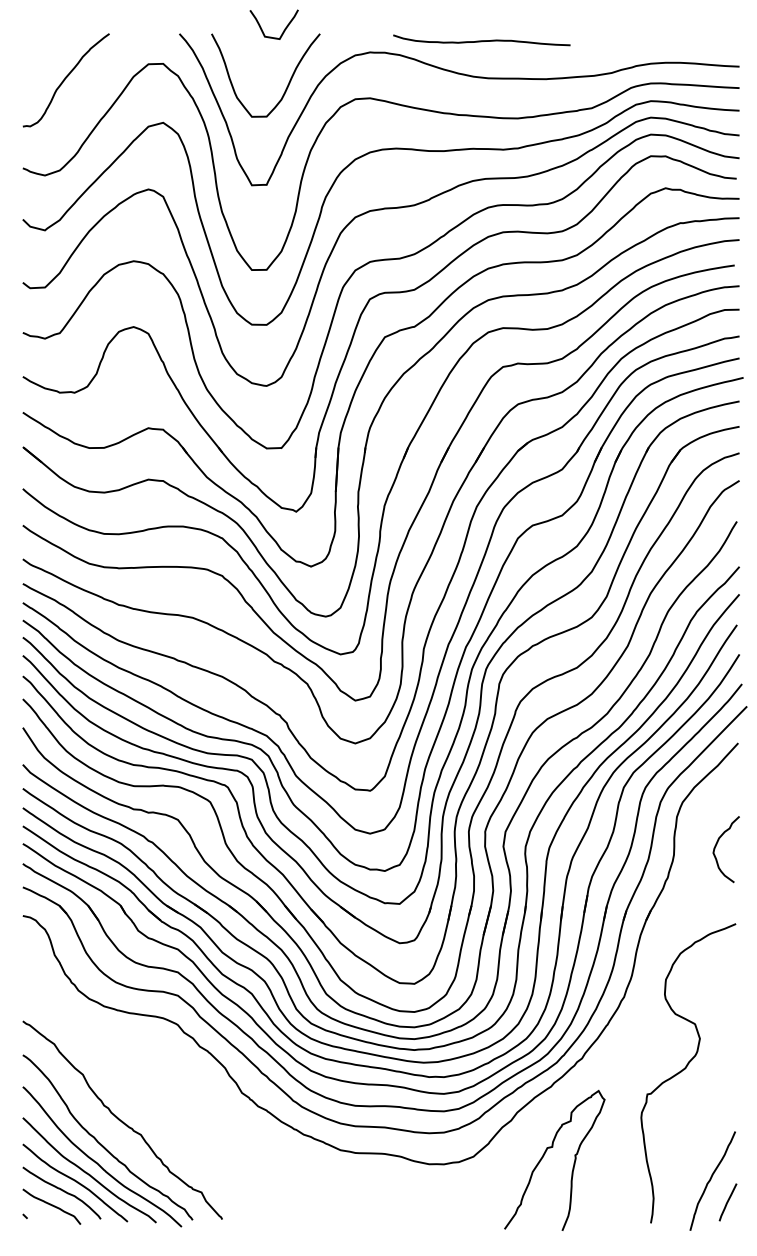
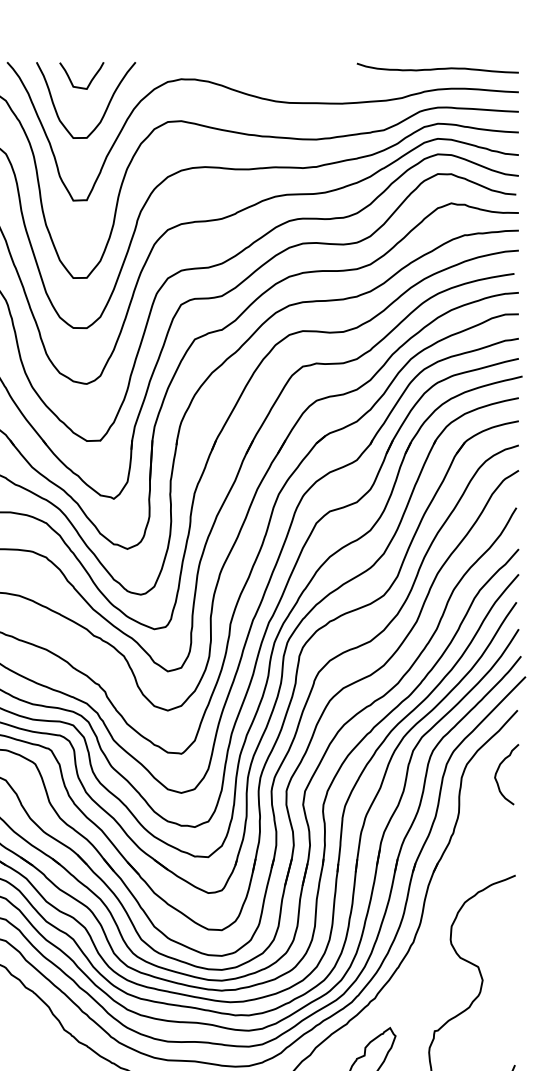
curve: (283, 30) -> (90, 81), moved
curve: (481, 40) -> (437, 68), moved
curve: (717, 844) -> (498, 769), moved

